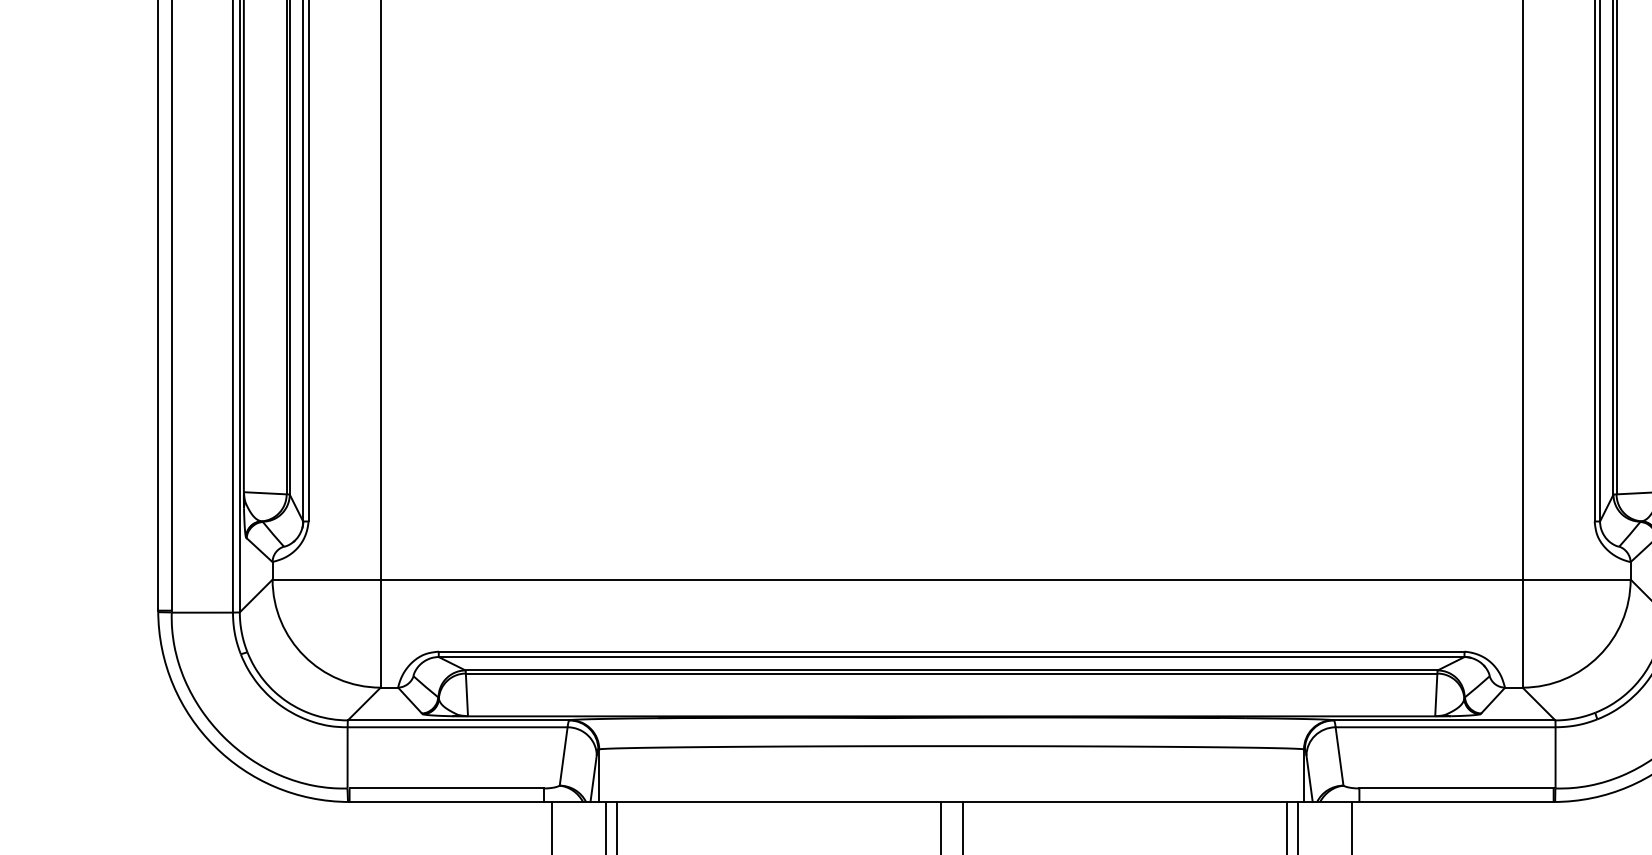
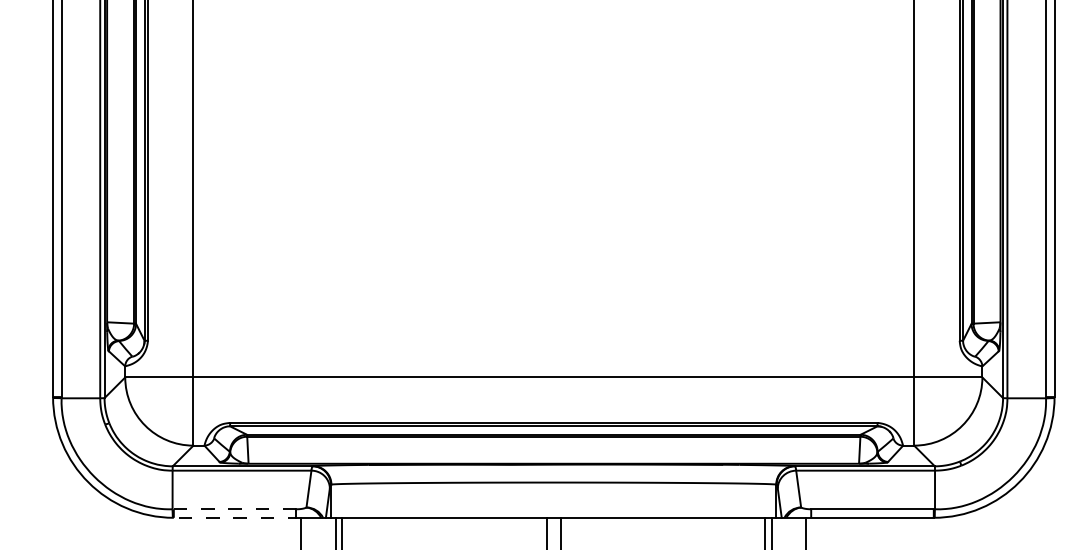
line: (445, 788) -> (234, 509), solid -> dashed
line: (450, 801) -> (237, 517), solid -> dashed

